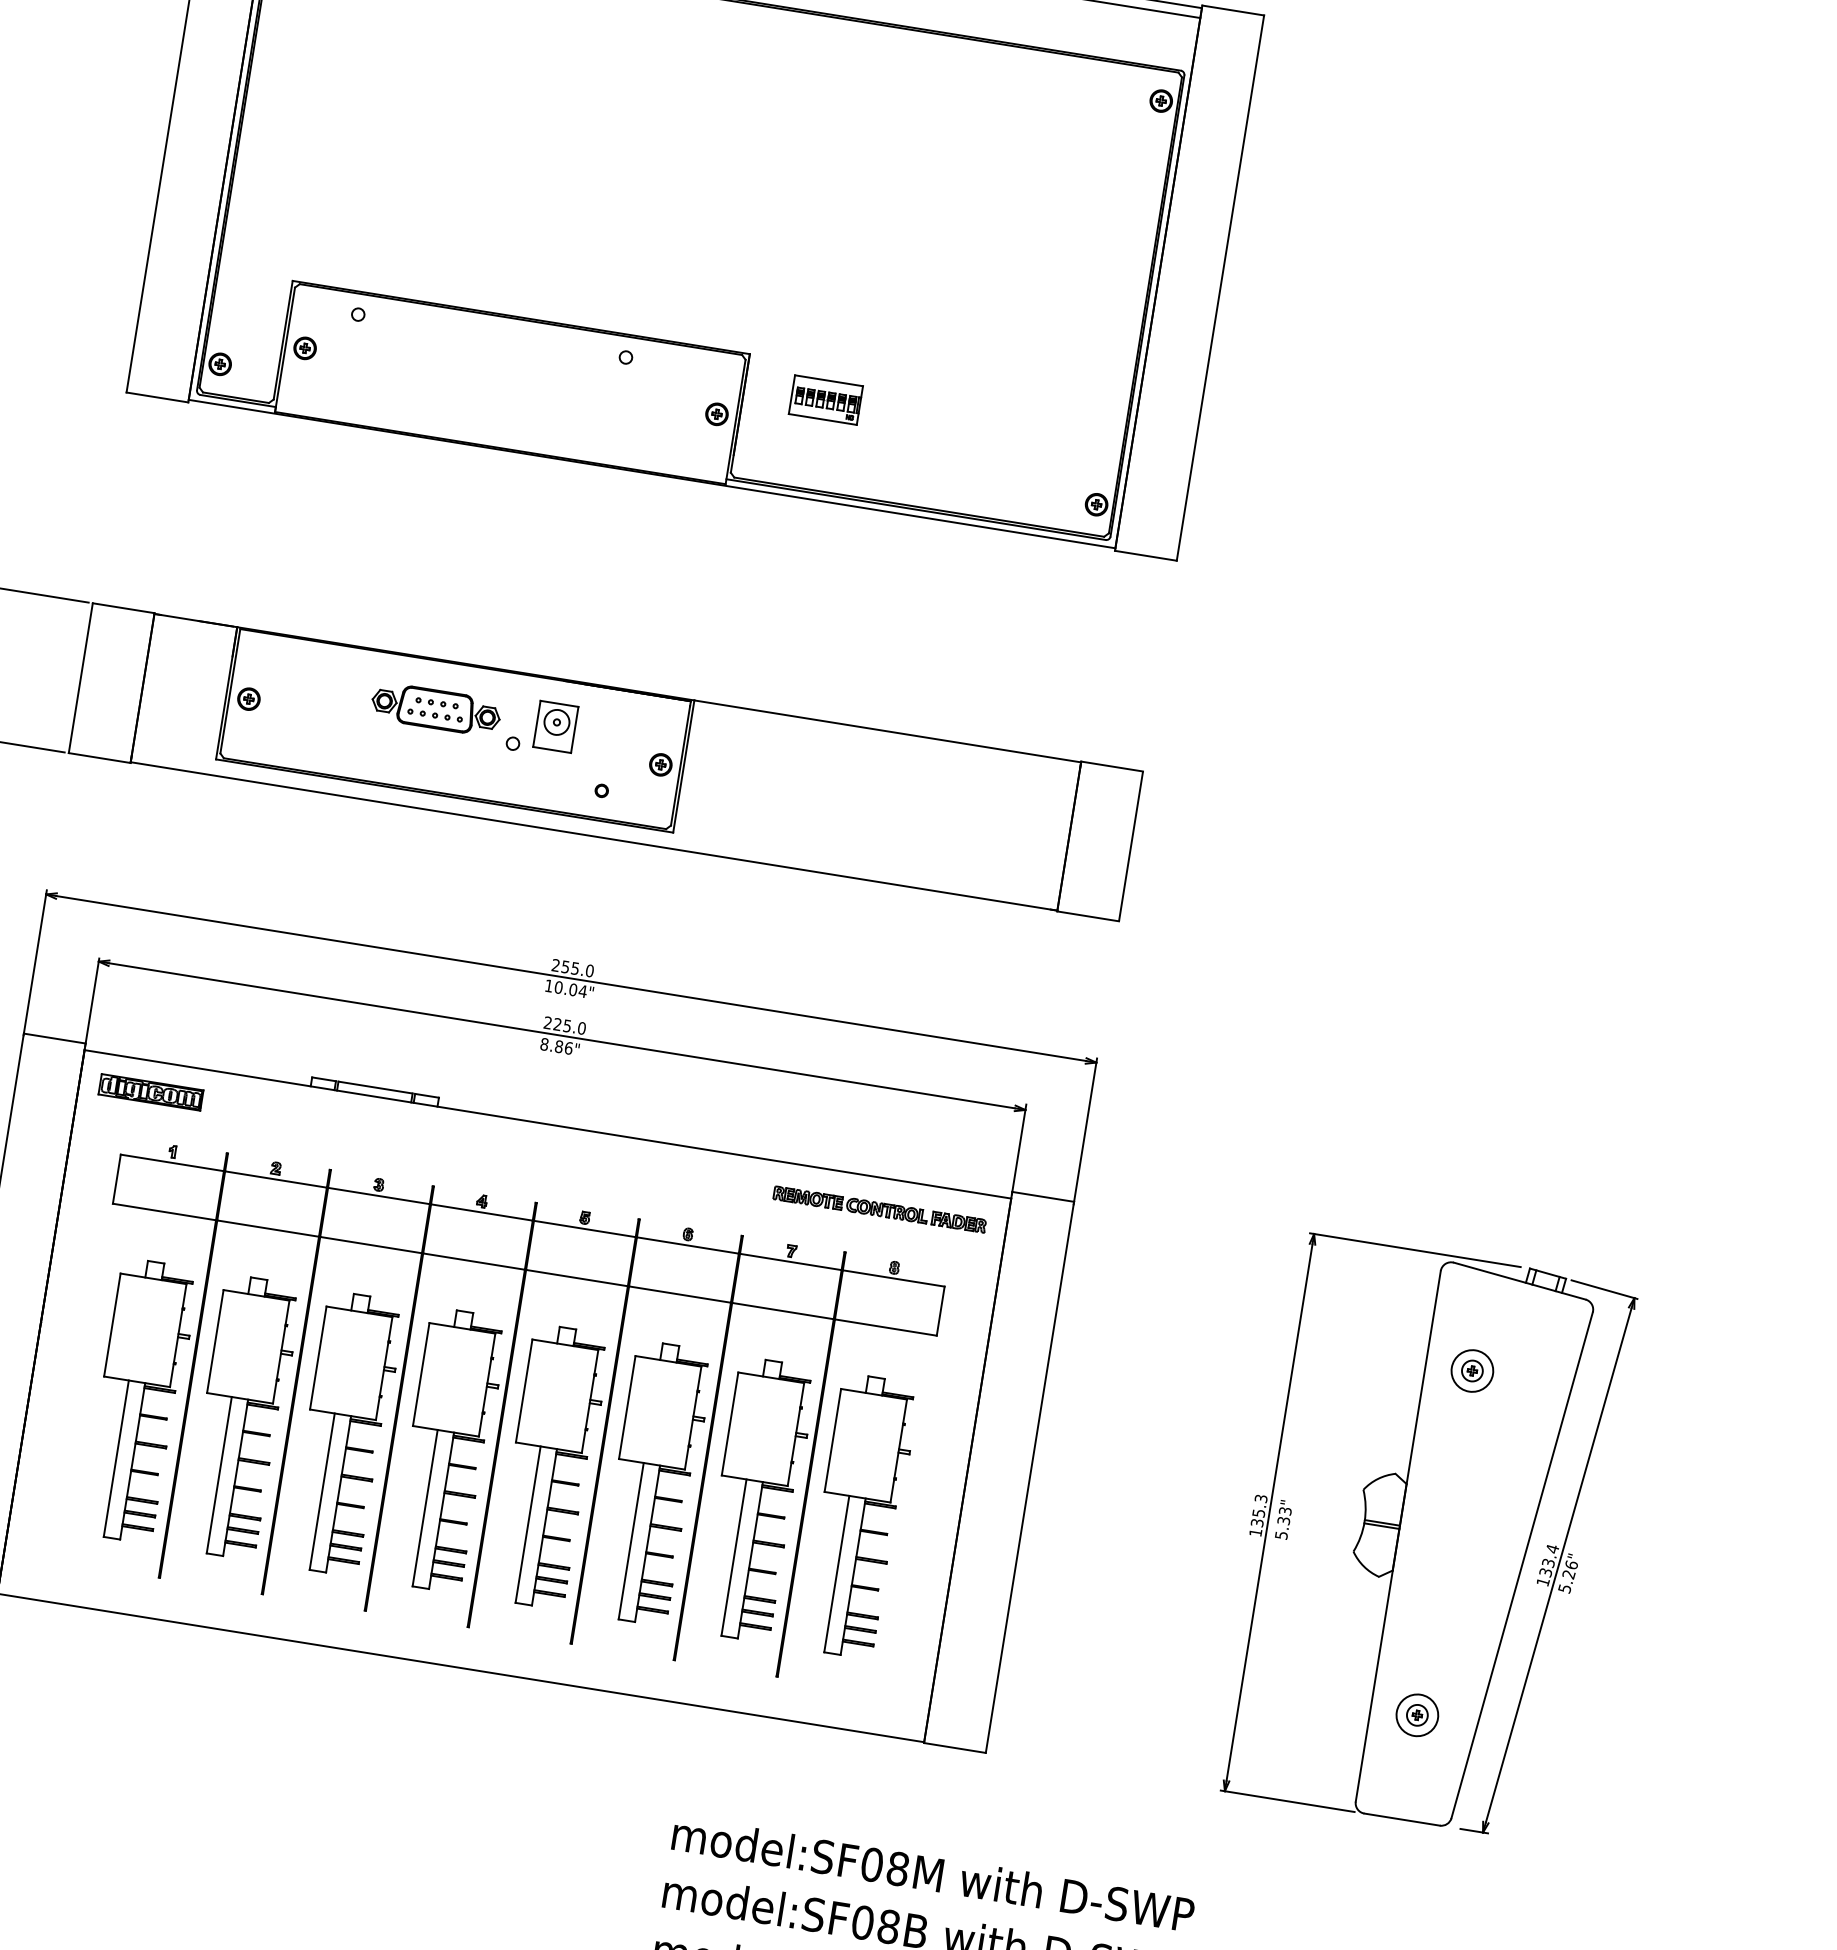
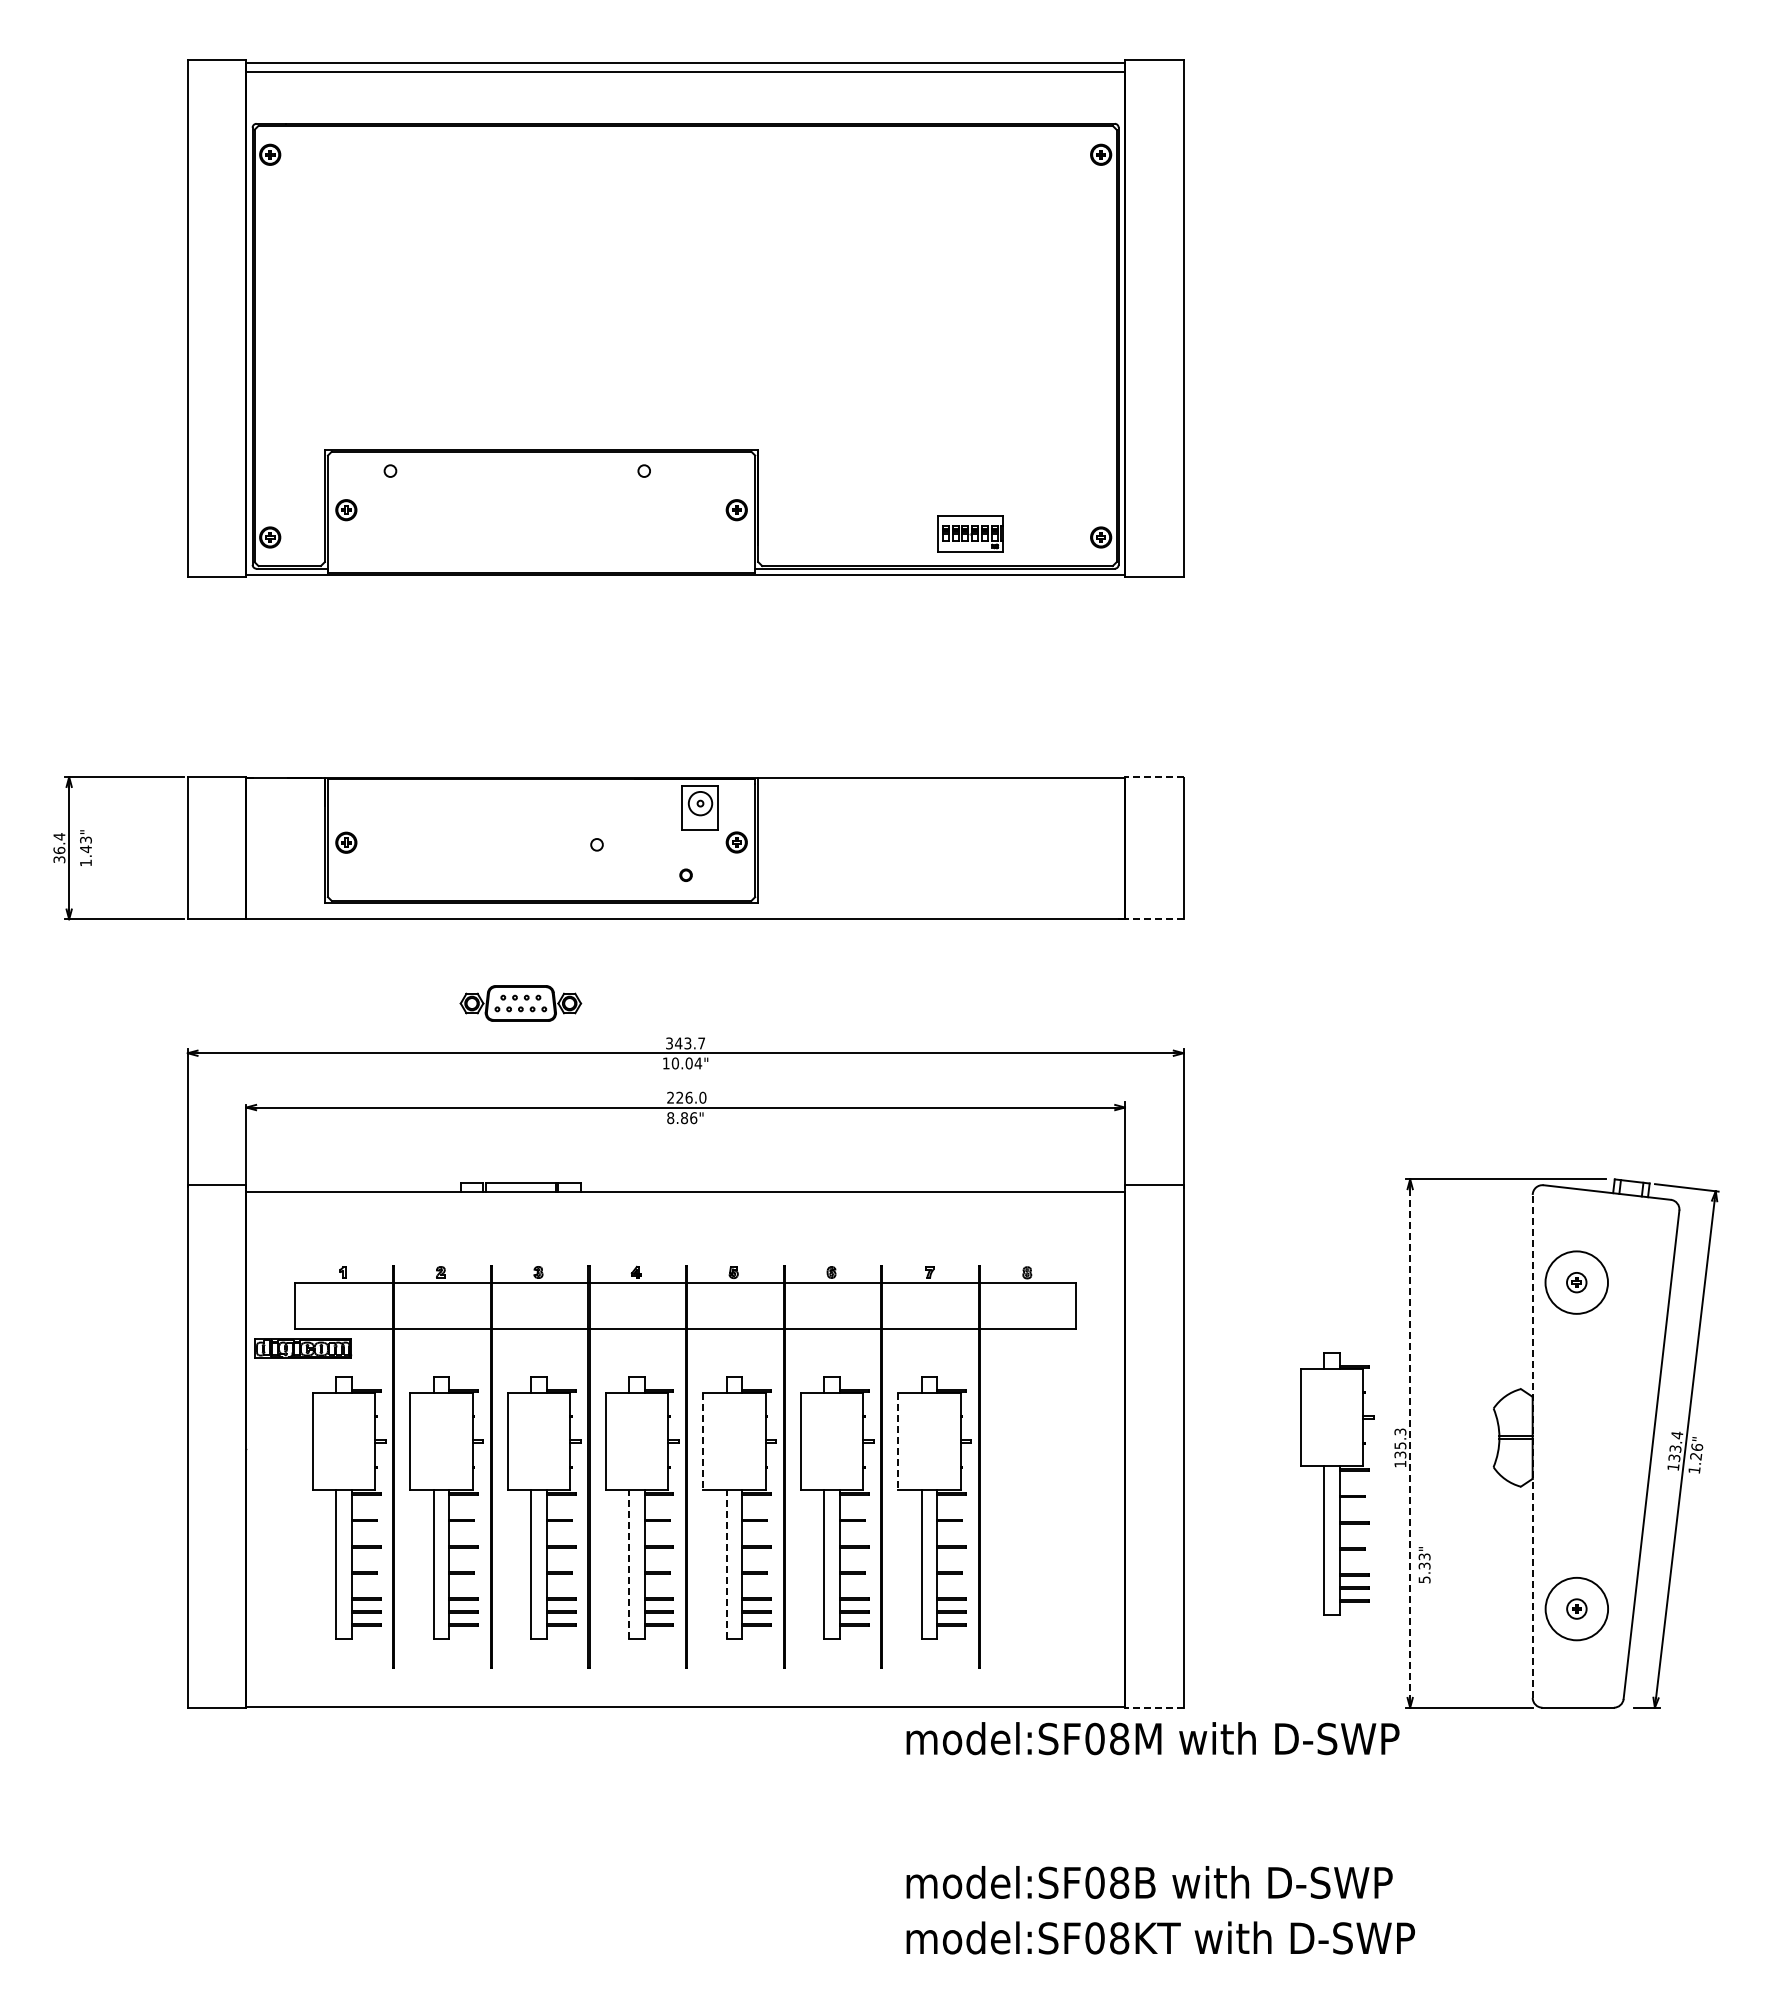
part: (826, 399) -> (970, 533), moved
part: (435, 709) -> (520, 1003), moved
part: (555, 726) -> (699, 807), moved
line: (1111, 766) -> (1153, 777), solid -> dashed
line: (1087, 916) -> (1153, 919), solid -> dashed
text: (572, 968) -> (685, 1043), 255.0 -> 343.7
text: (566, 1025) -> (688, 1097), 225.0 -> 226.0
part: (151, 1092) -> (303, 1348), moved
part: (880, 1210) -> (1005, 1221), removed
circle: (1472, 1370) -> (1576, 1282), size x1.6
line: (524, 1391) -> (703, 1441), solid -> dashed
line: (730, 1423) -> (898, 1441), solid -> dashed
line: (425, 1507) -> (629, 1563), solid -> dashed
line: (1269, 1513) -> (1410, 1444), solid -> dashed
part: (860, 1516) -> (1337, 1483), moved
text: (1283, 1520) -> (1424, 1565), moved
line: (528, 1523) -> (726, 1563), solid -> dashed
line: (1398, 1536) -> (1532, 1446), solid -> dashed
text: (1564, 1589) -> (1694, 1470), 5.26" -> 1.26"
circle: (1417, 1714) -> (1576, 1608), size x1.6
line: (954, 1747) -> (1153, 1707), solid -> dashed
text: (932, 1874) -> (1152, 1738), moved

